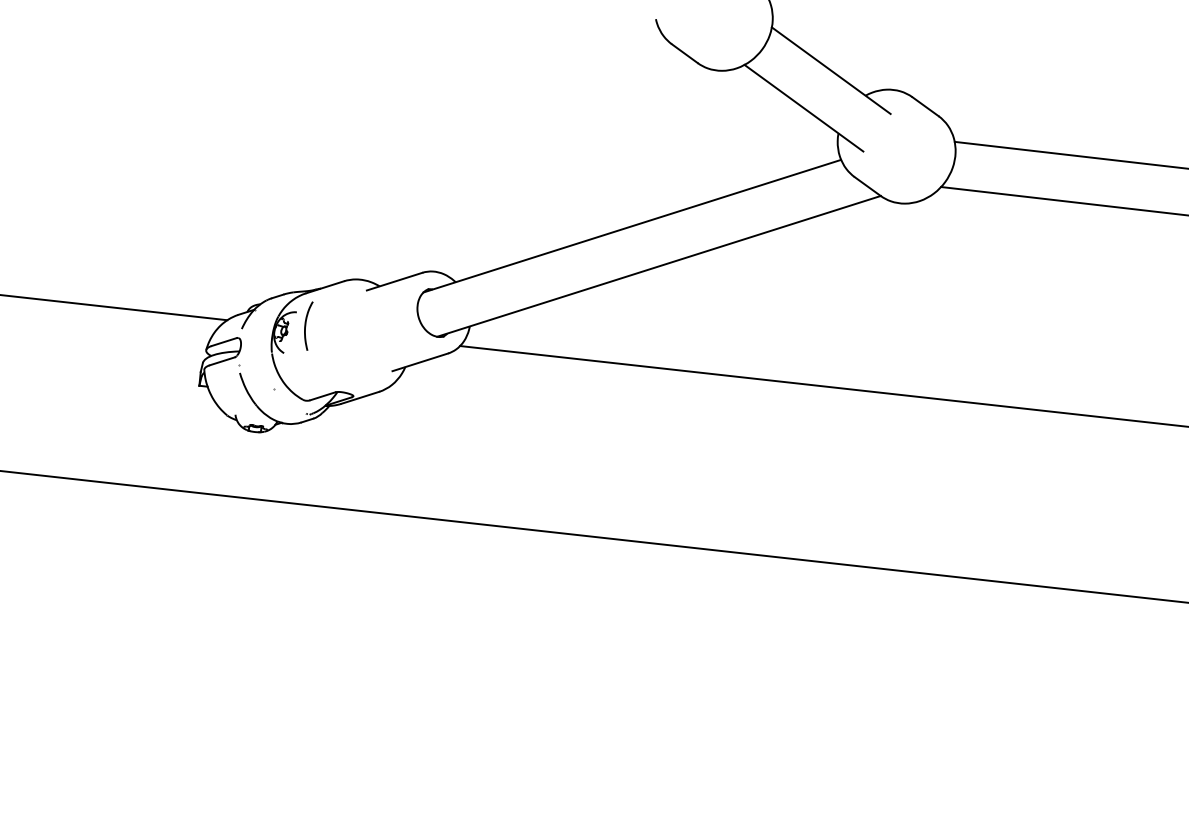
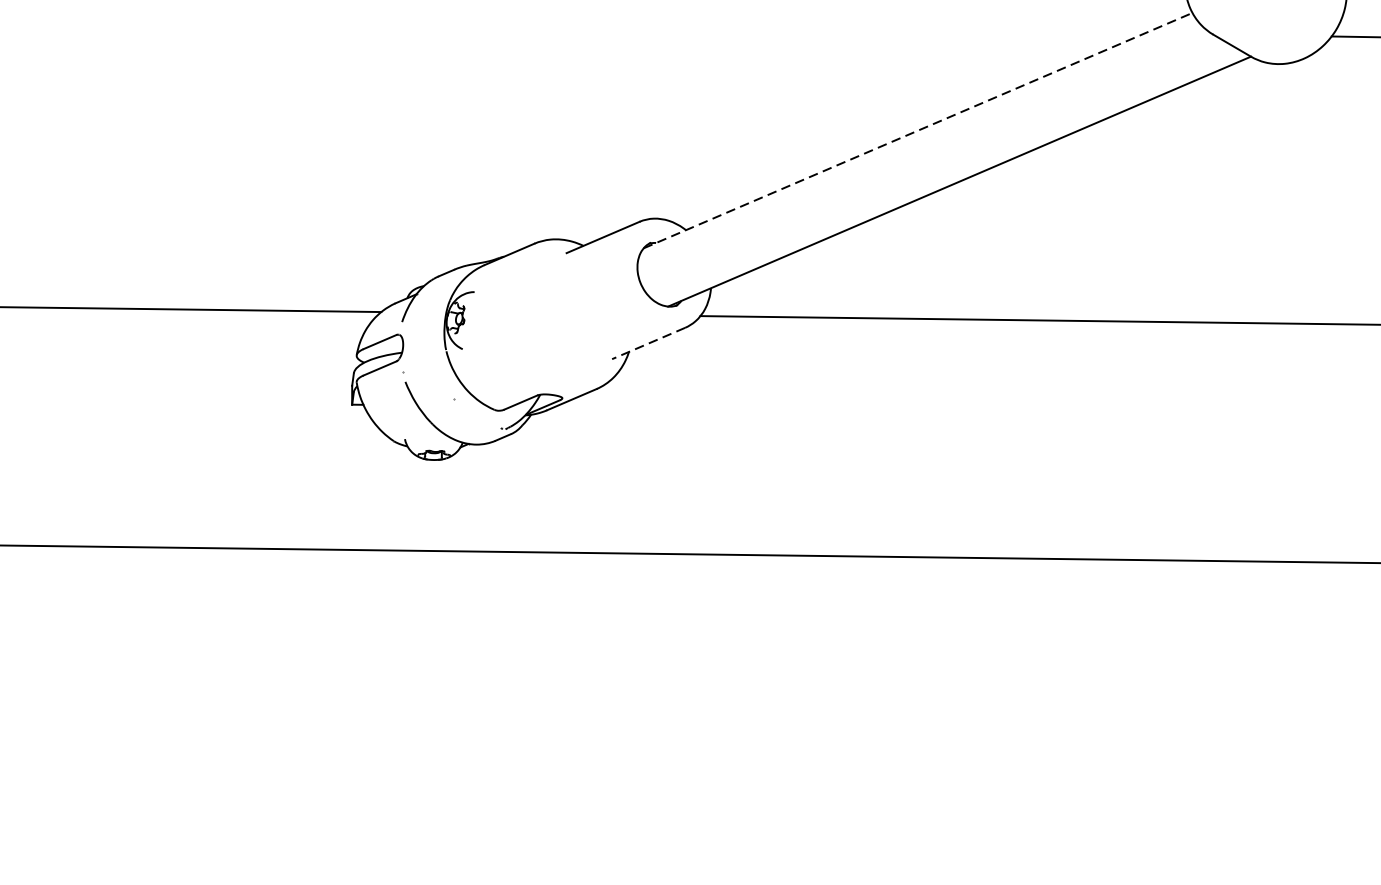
line: (632, 226) -> (918, 131), solid -> dashed
curve: (306, 325) -> (489, 308), removed
line: (419, 362) -> (647, 343), solid -> dashed

